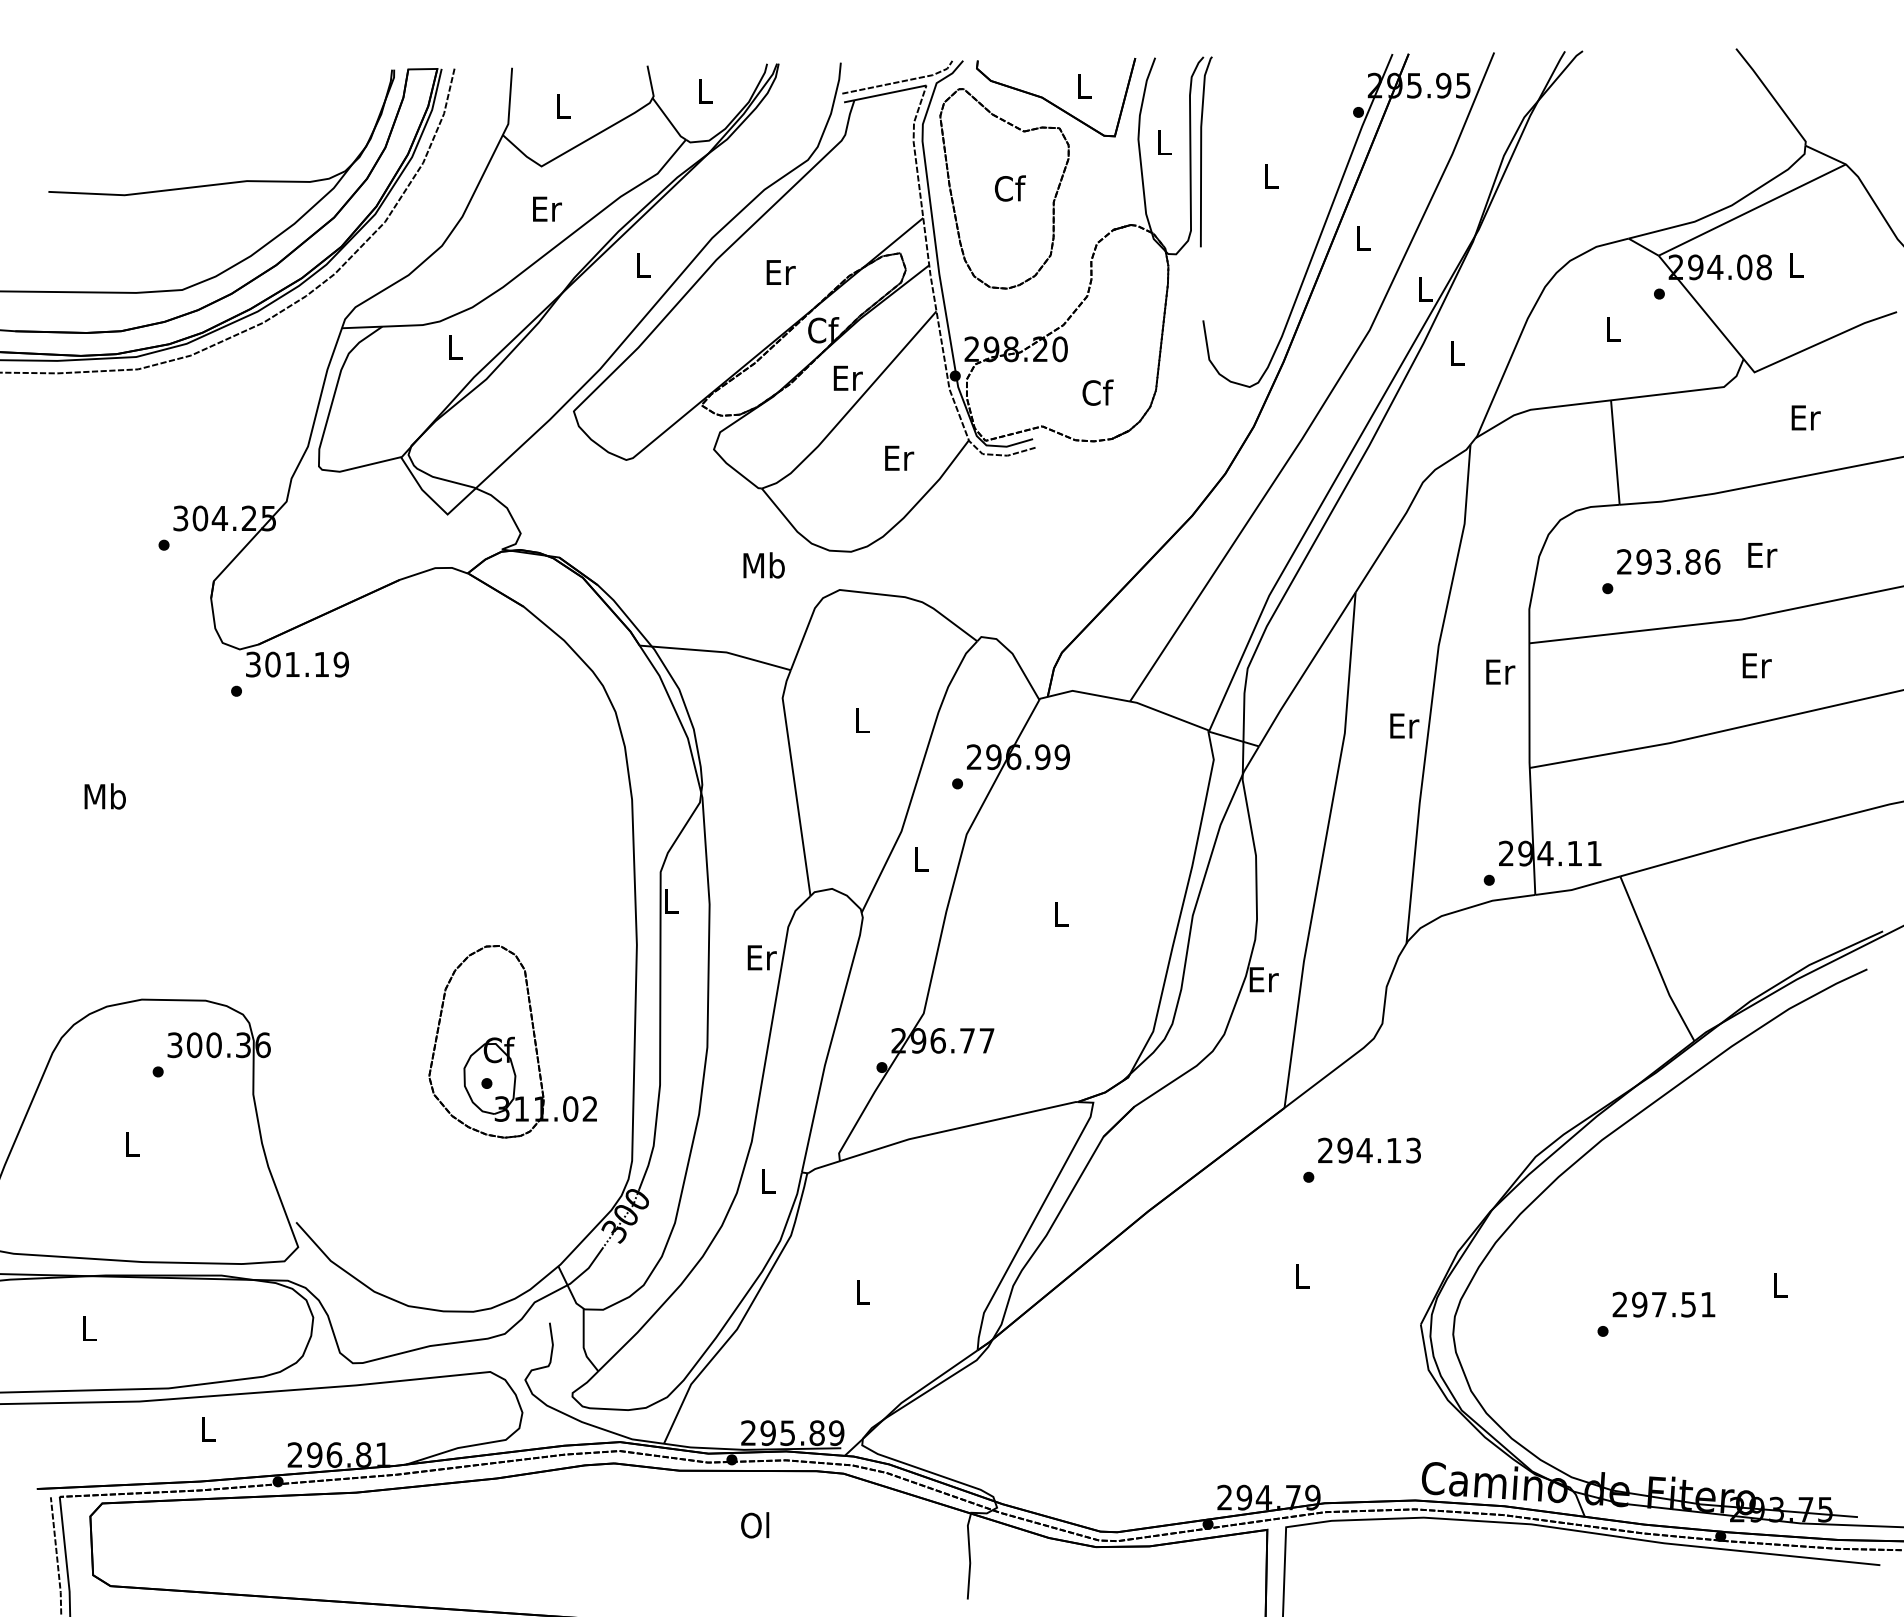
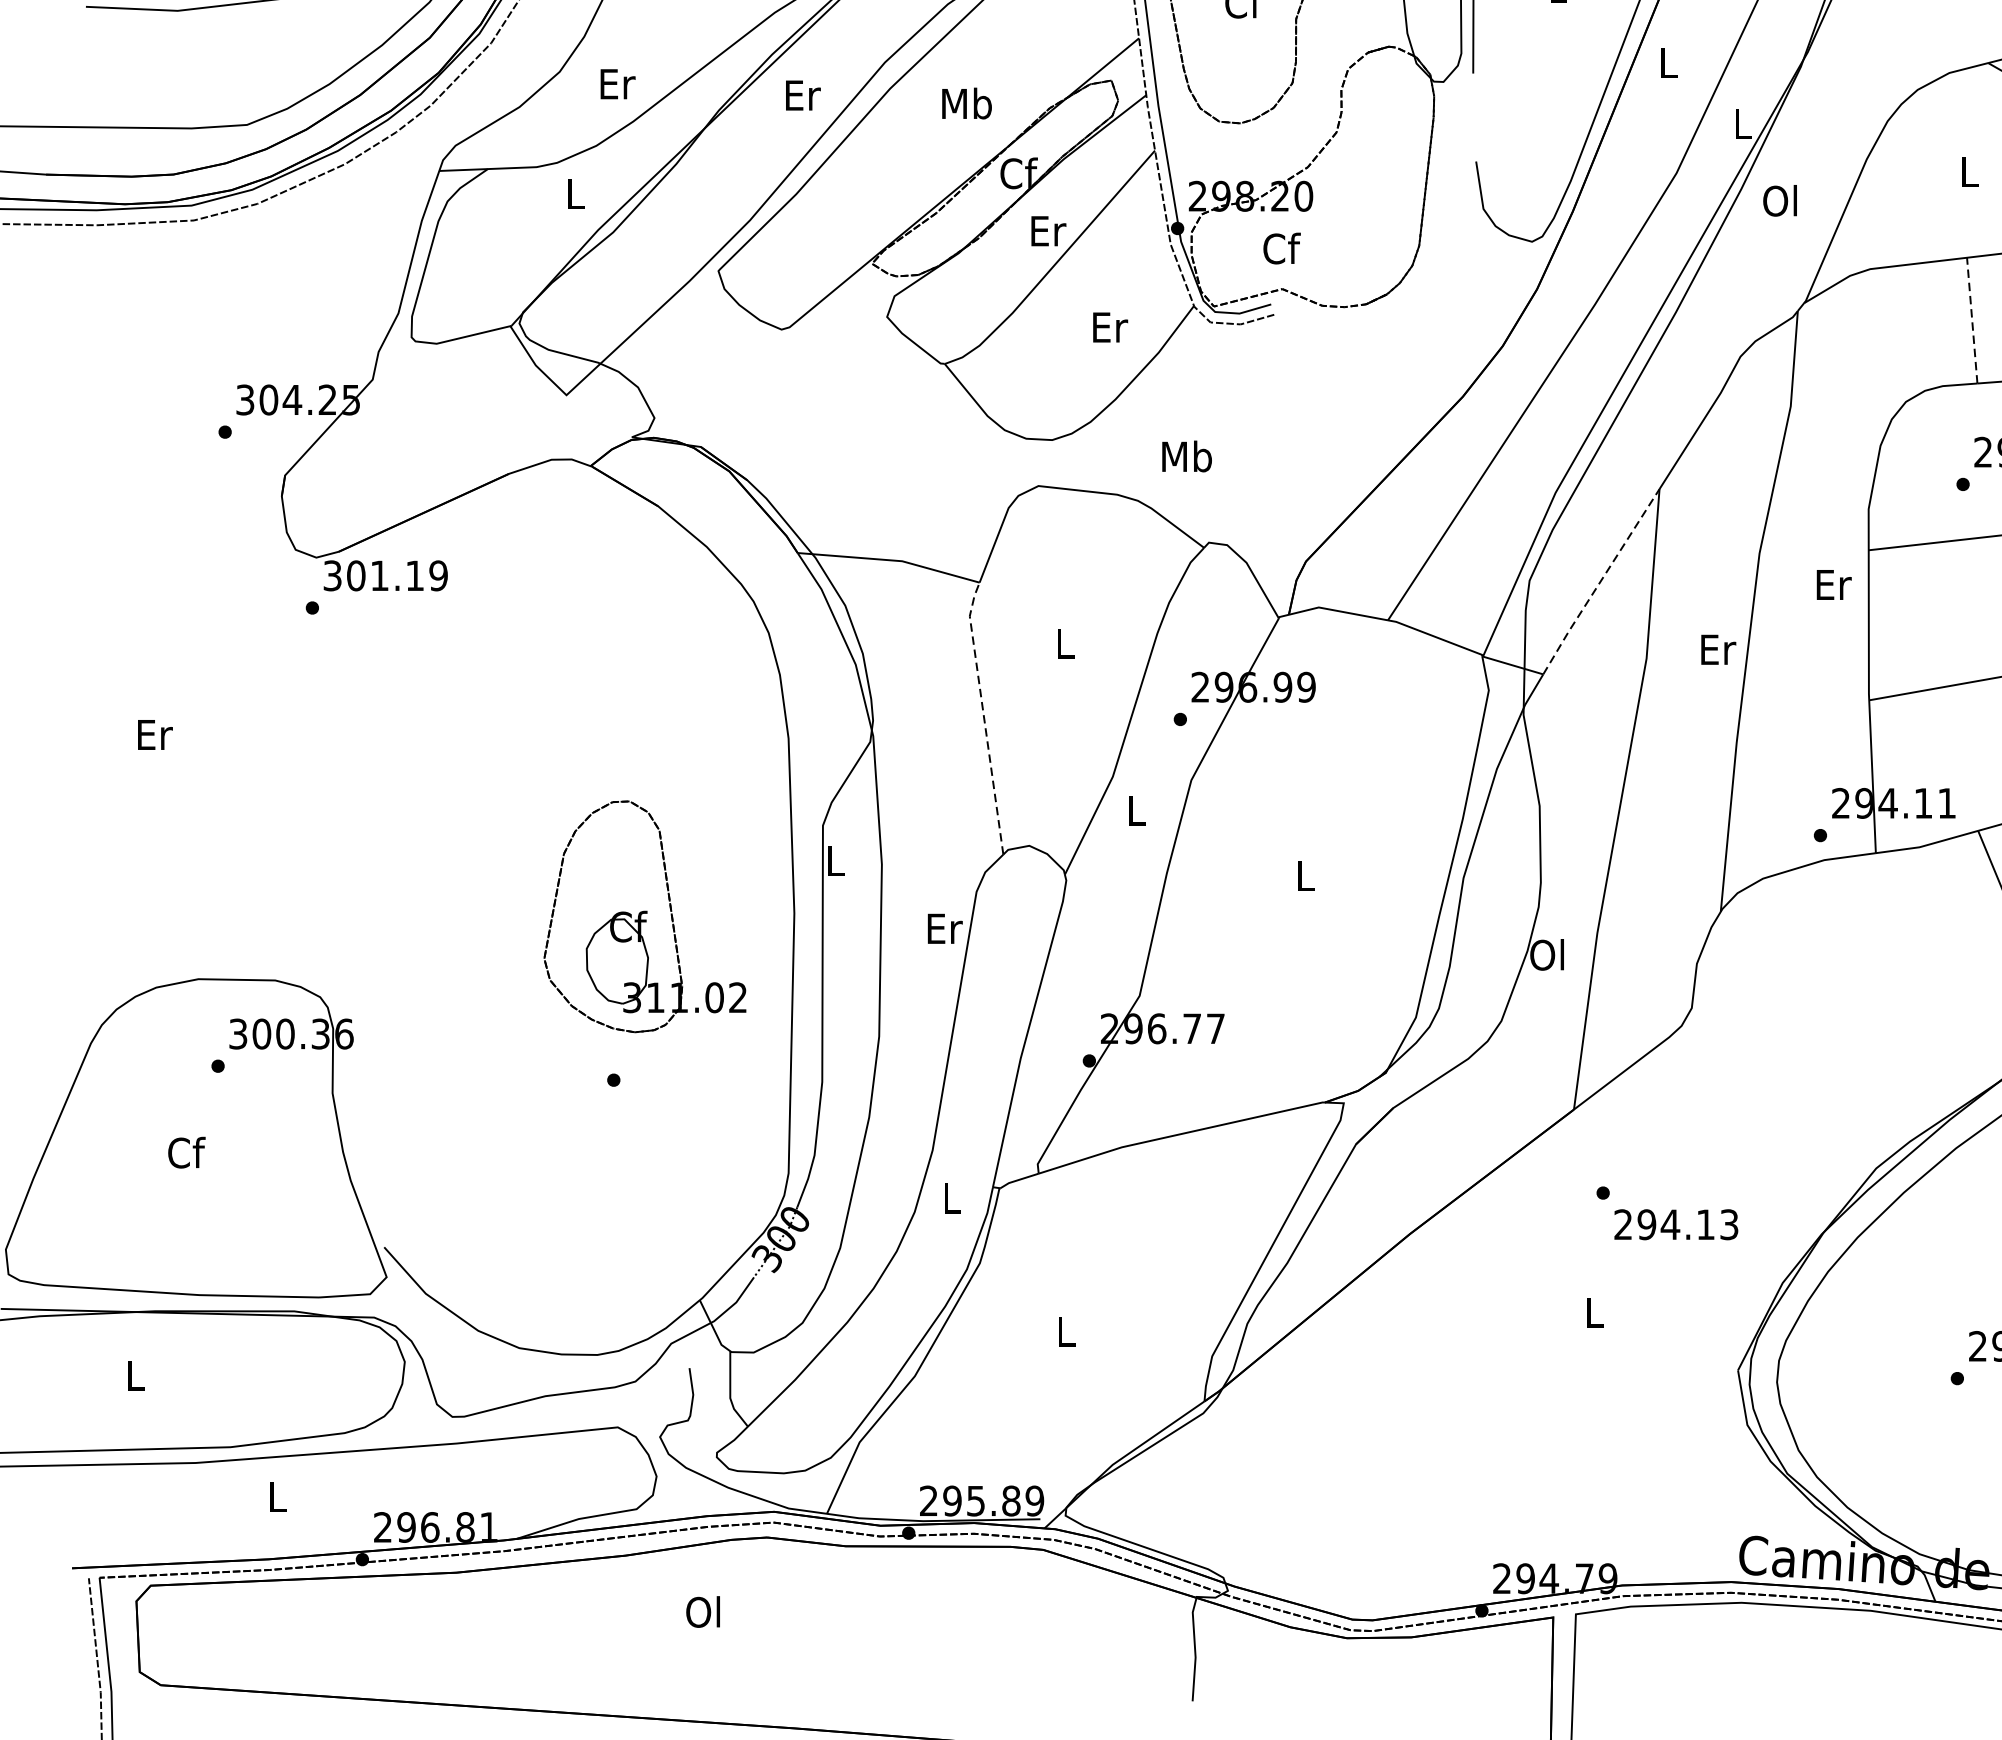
text: (547, 208) -> (618, 83), moved
text: (644, 265) -> (803, 95), L -> Er
text: (779, 272) -> (966, 103), Er -> Mb
text: (1455, 352) -> (1779, 200), L -> Ol
text: (1097, 392) -> (1281, 248), moved
line: (1615, 452) -> (1972, 320), solid -> dashed
text: (763, 565) -> (1186, 456), moved
line: (1306, 669) -> (1600, 581), solid -> dashed
line: (794, 781) -> (984, 716), solid -> dashed
text: (104, 796) -> (153, 734), Mb -> Er
text: (1263, 979) -> (1548, 954), Er -> Ol
part: (512, 1041) -> (644, 916), moved
text: (131, 1143) -> (185, 1152), L -> Cf
text: (1369, 1150) -> (1676, 1224), moved
text: (755, 1525) -> (703, 1612), moved

